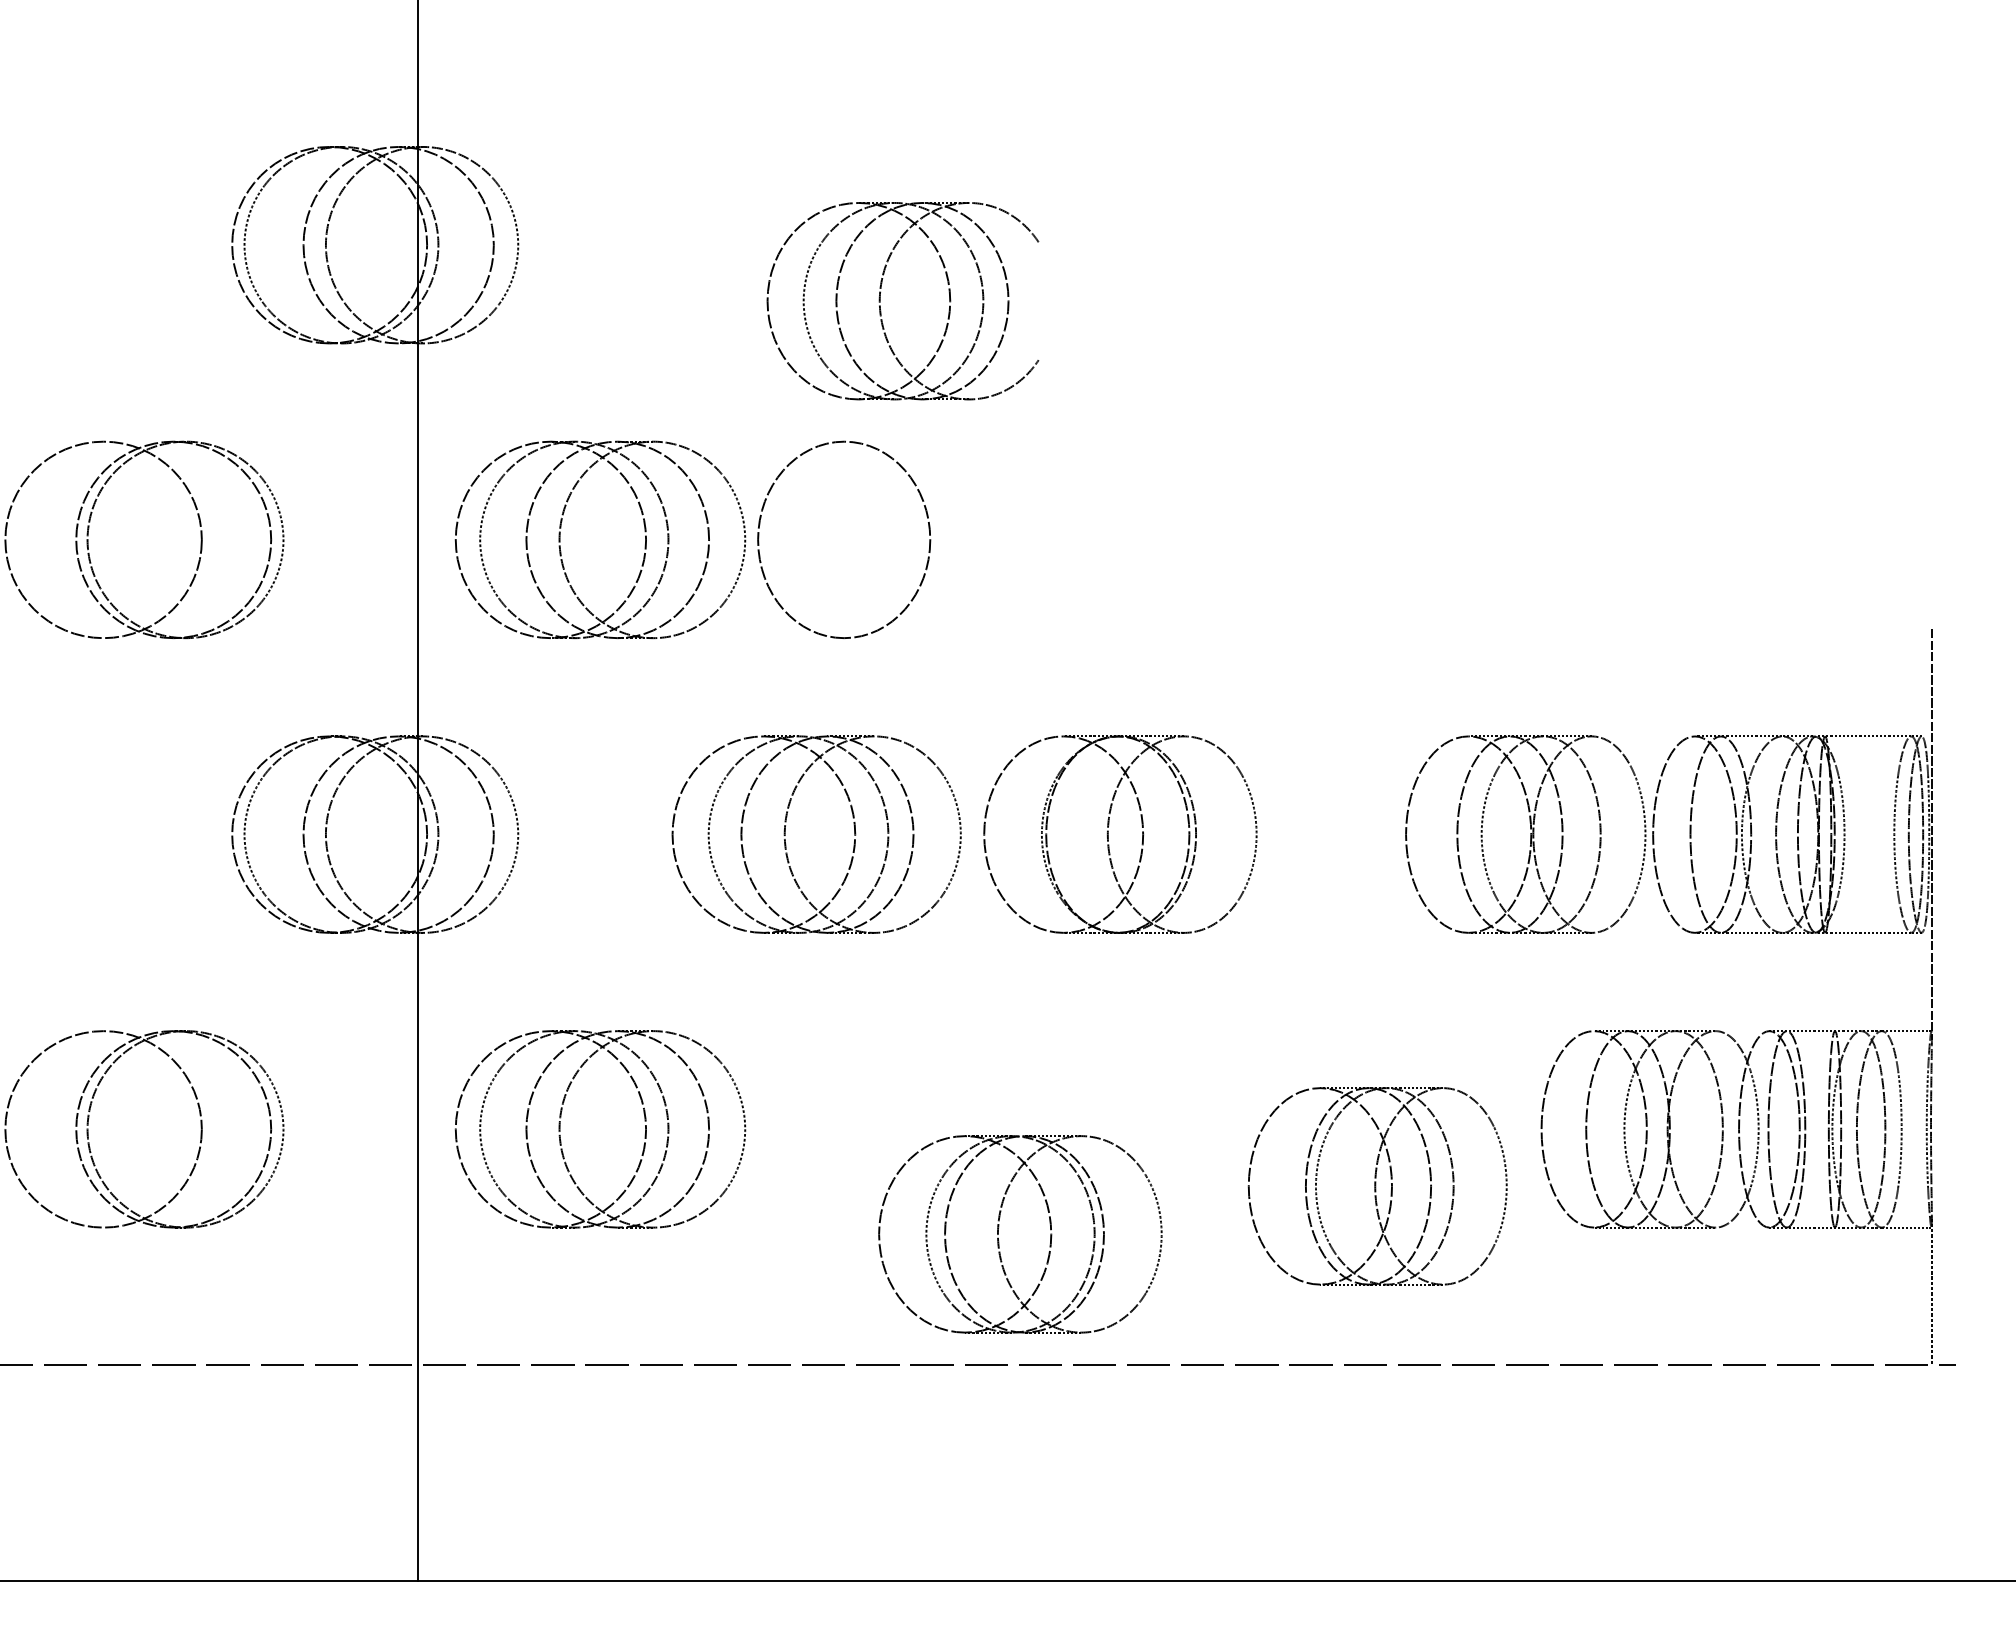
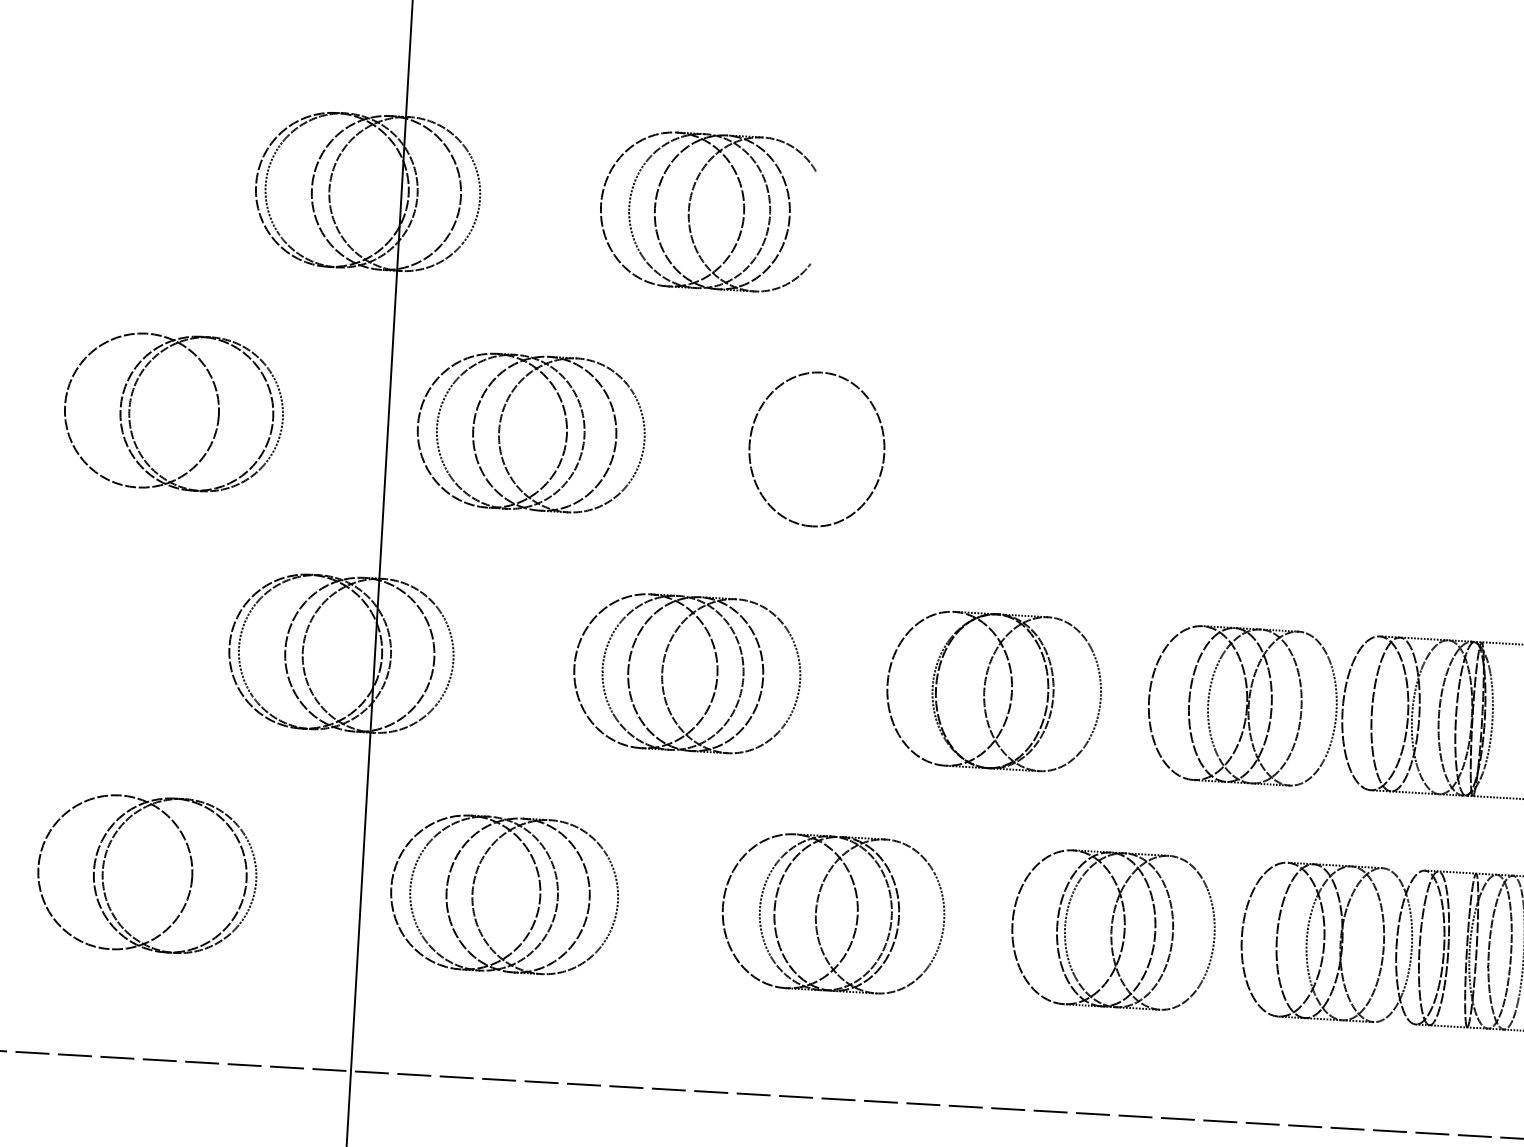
part: (880, 301) -> (689, 210), moved
part: (928, 529) -> (883, 445), moved
part: (1108, 834) -> (984, 690), moved
part: (1377, 1186) -> (1113, 929), moved
part: (998, 1234) -> (816, 912), moved

